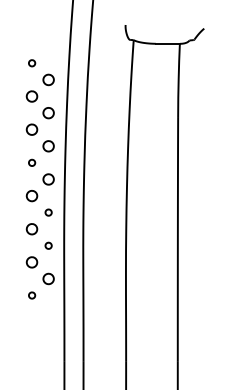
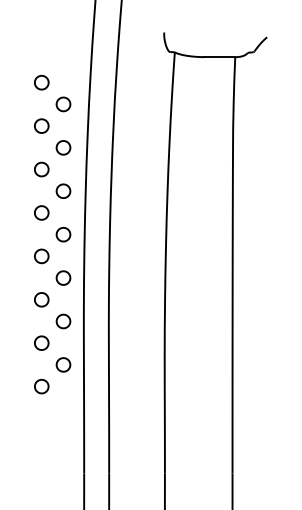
part: (31, 63) -> (41, 82), size x1.67
part: (31, 162) -> (41, 212), size x1.67
part: (48, 212) -> (63, 277), size x1.67
part: (48, 245) -> (63, 321), size x1.67
part: (31, 295) -> (41, 386), size x1.67

